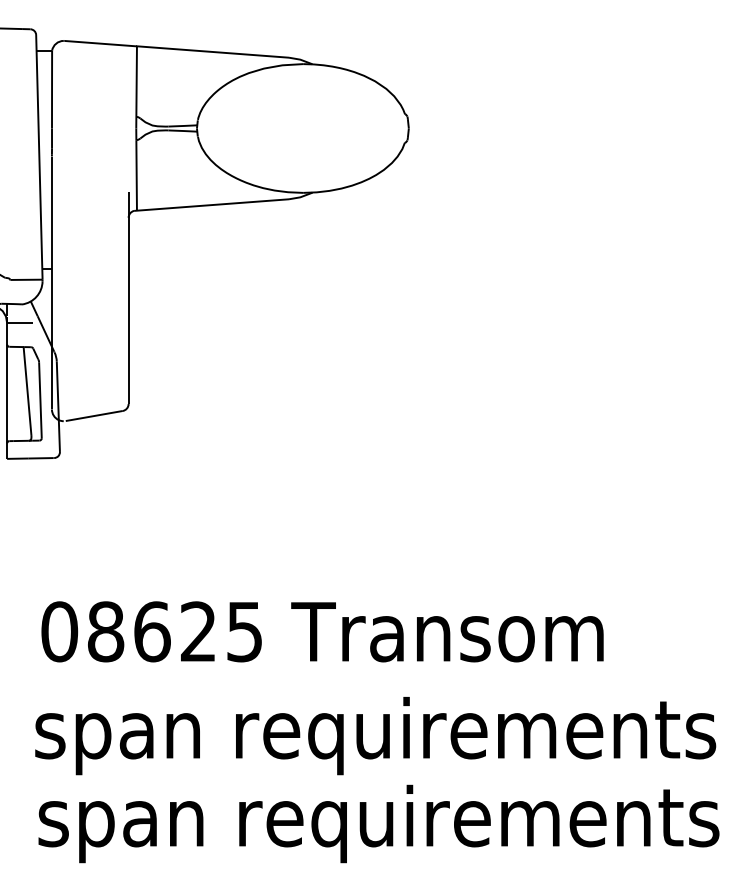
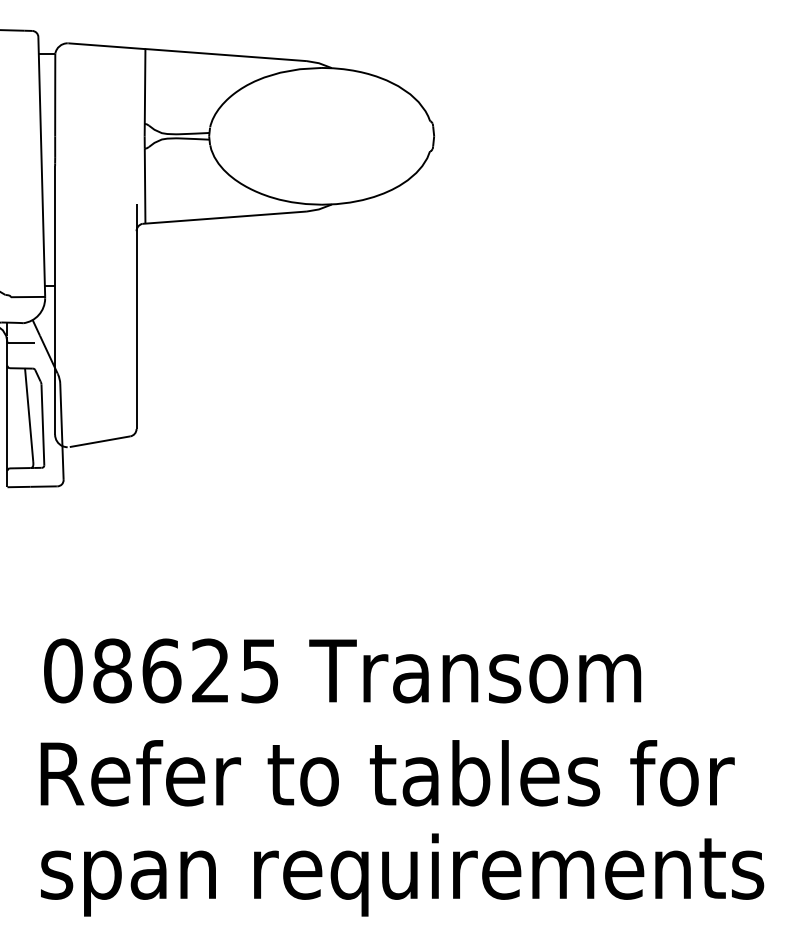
text: (375, 735) -> (398, 781), span requirements -> Refer to tables for

